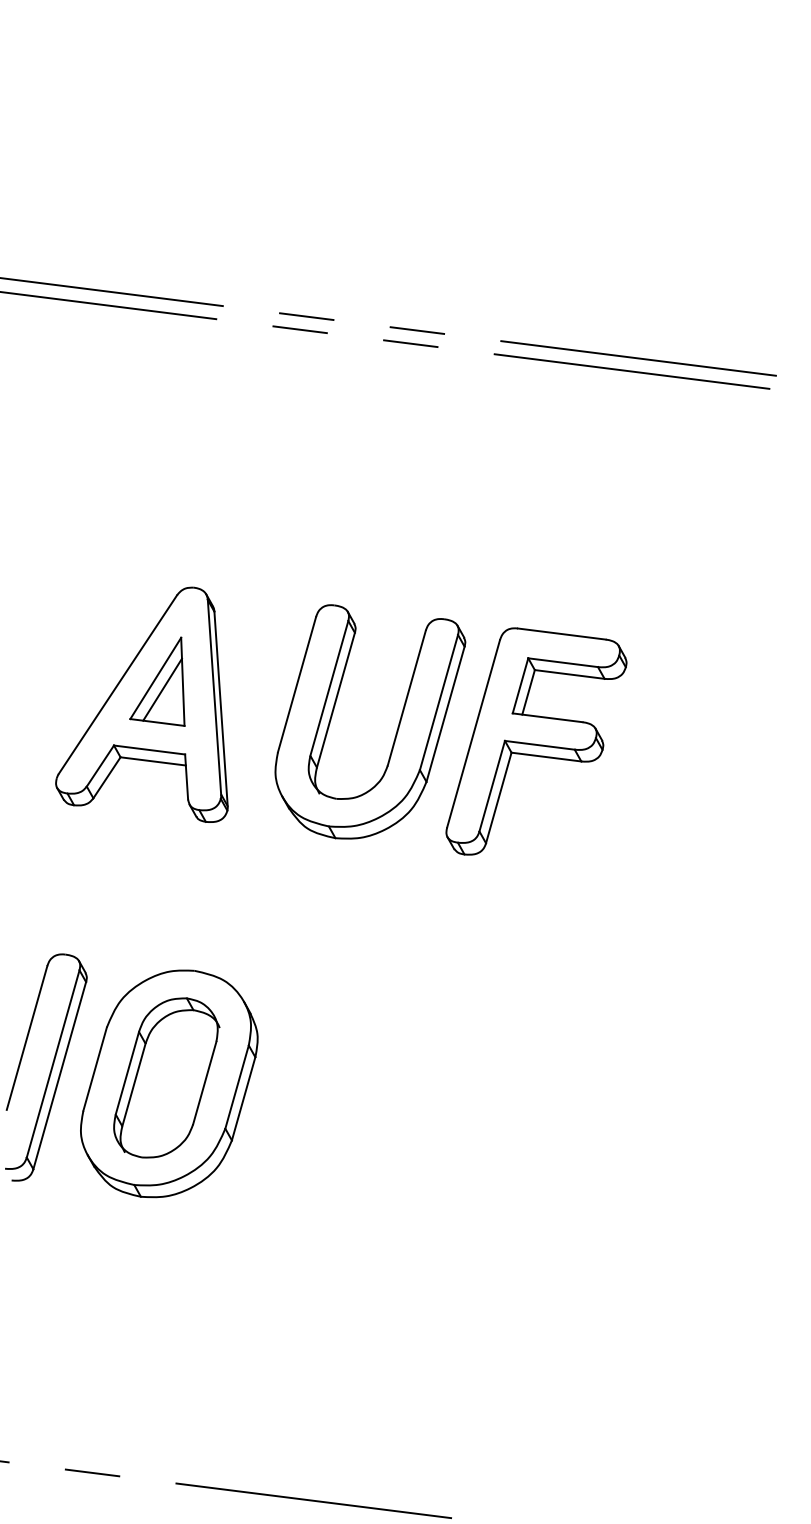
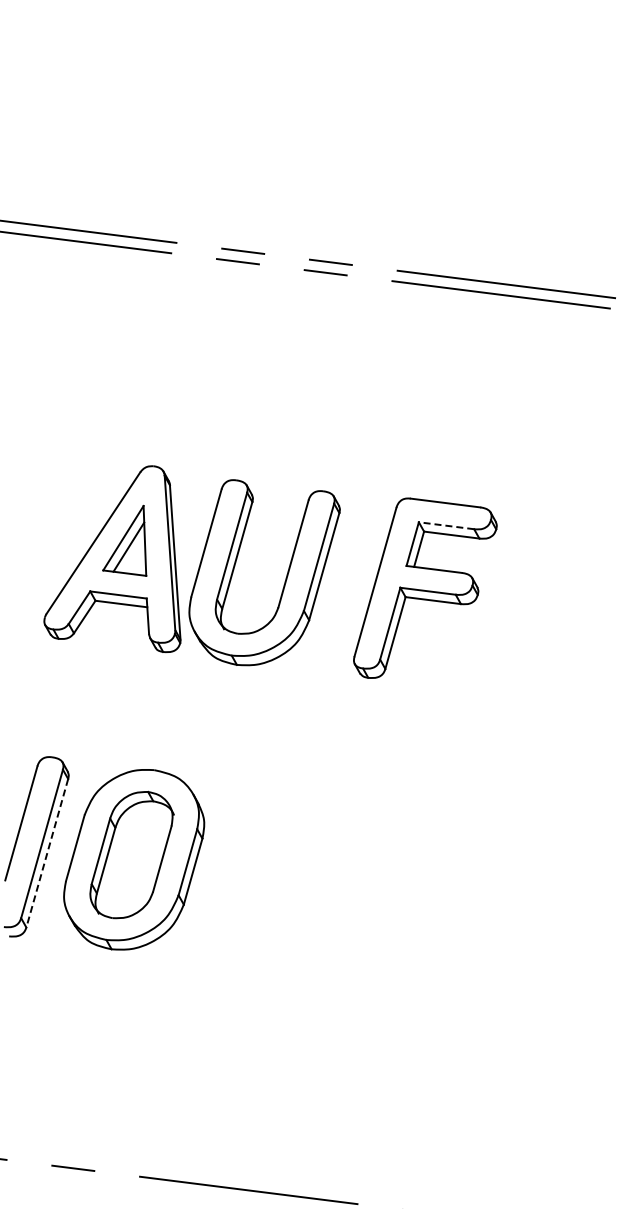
line: (563, 662) -> (446, 525), solid -> dashed
part: (396, 727) -> (285, 577), moved
line: (60, 1075) -> (47, 853), solid -> dashed

